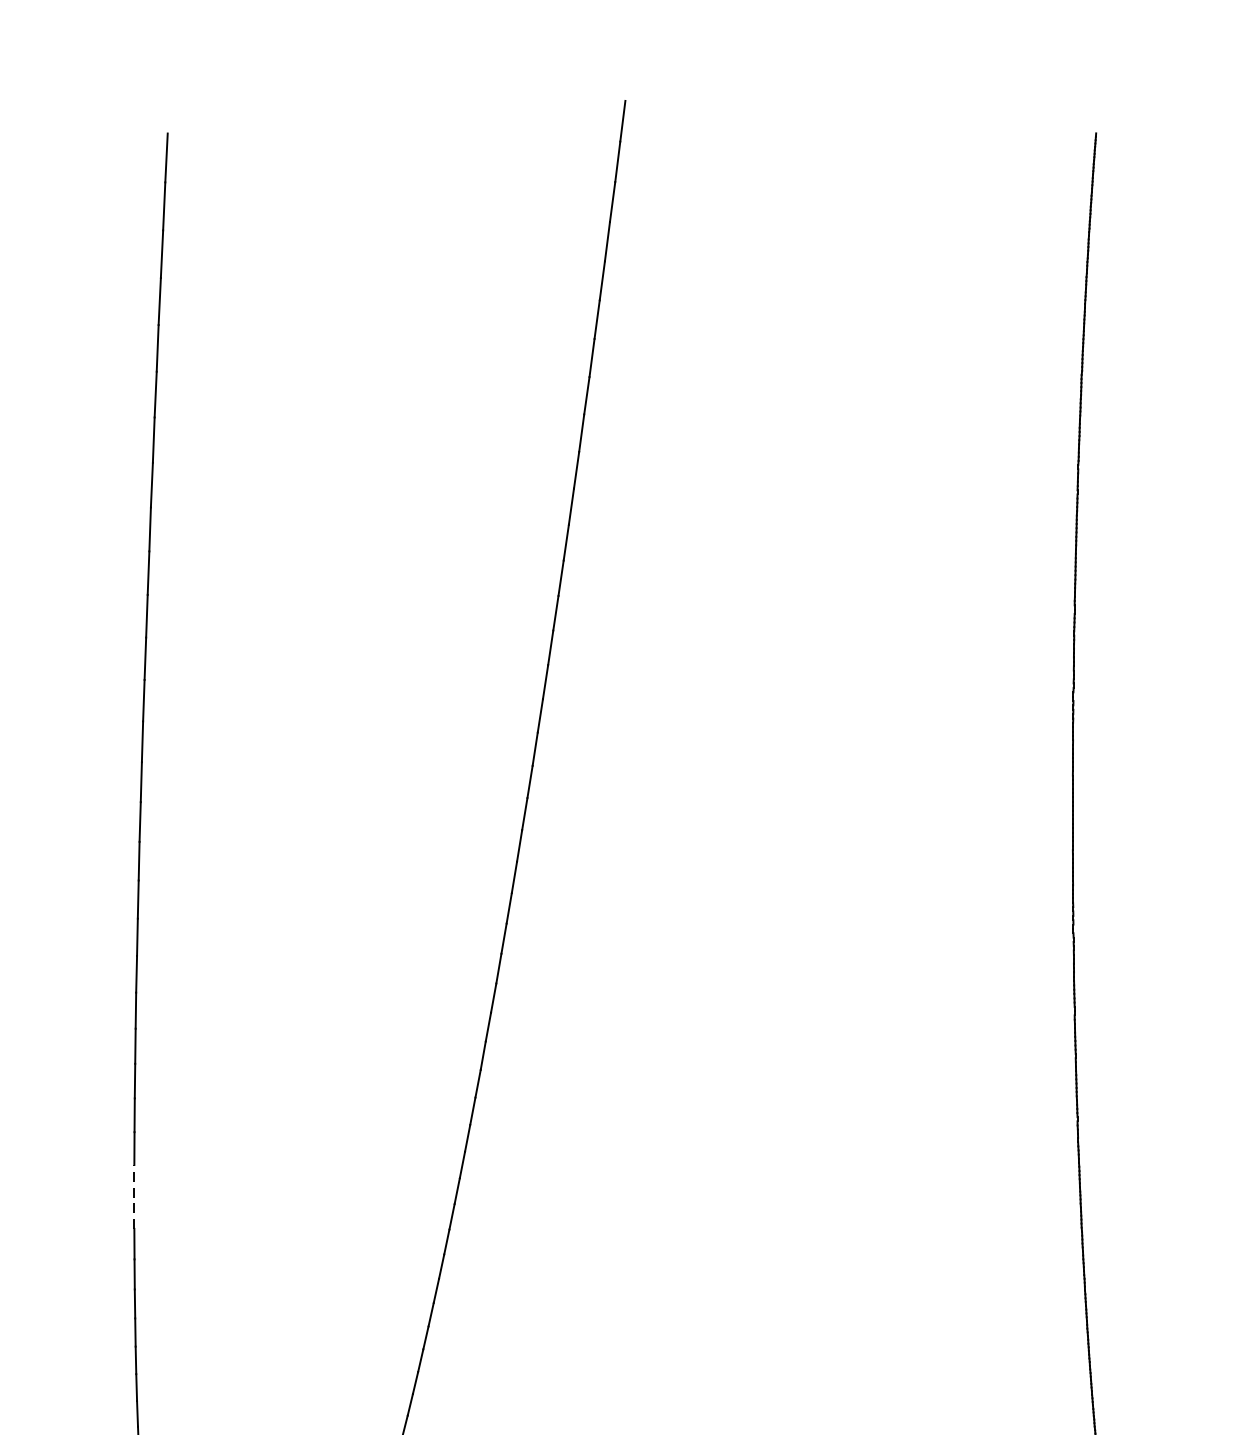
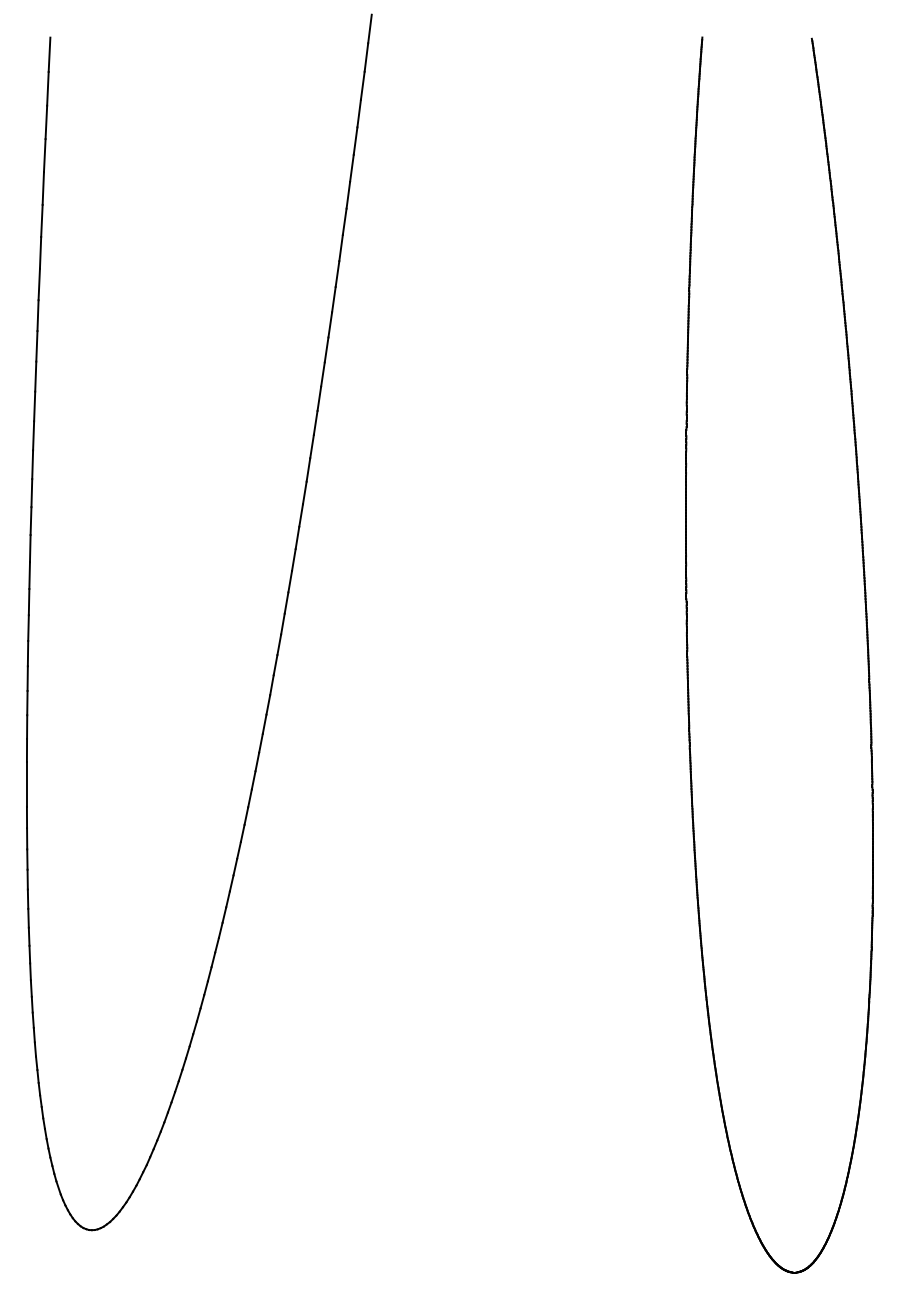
line: (133, 1195) -> (26, 783), dashed -> solid

